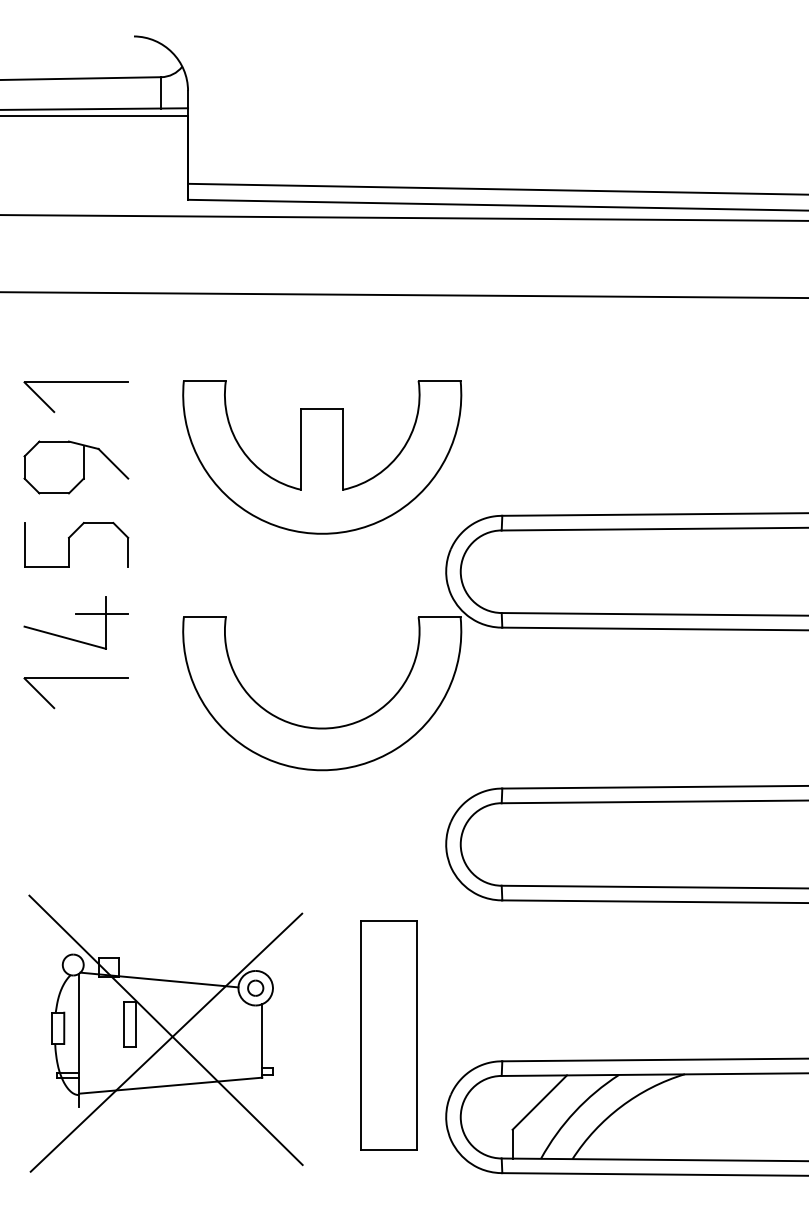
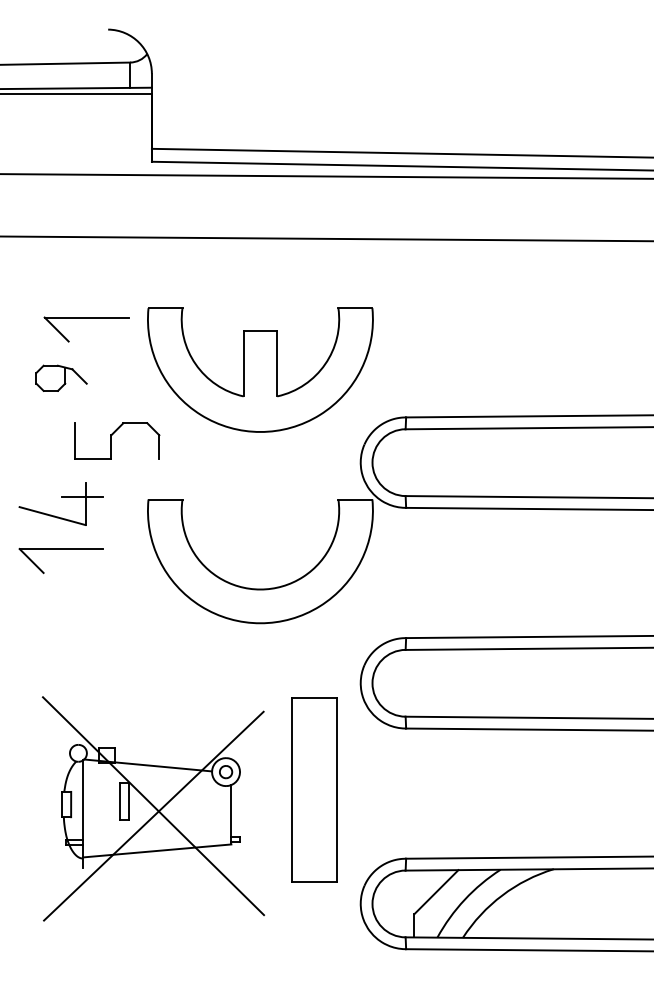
part: (75, 382) -> (85, 317), moved
part: (76, 467) -> (61, 378), size x0.6
part: (69, 544) -> (111, 440), moved
part: (165, 1033) -> (153, 808), moved
part: (388, 1035) -> (314, 790), moved

